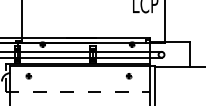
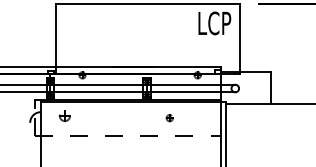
part: (28, 76) -> (64, 116), size x1.6
part: (129, 76) -> (169, 118), moved

